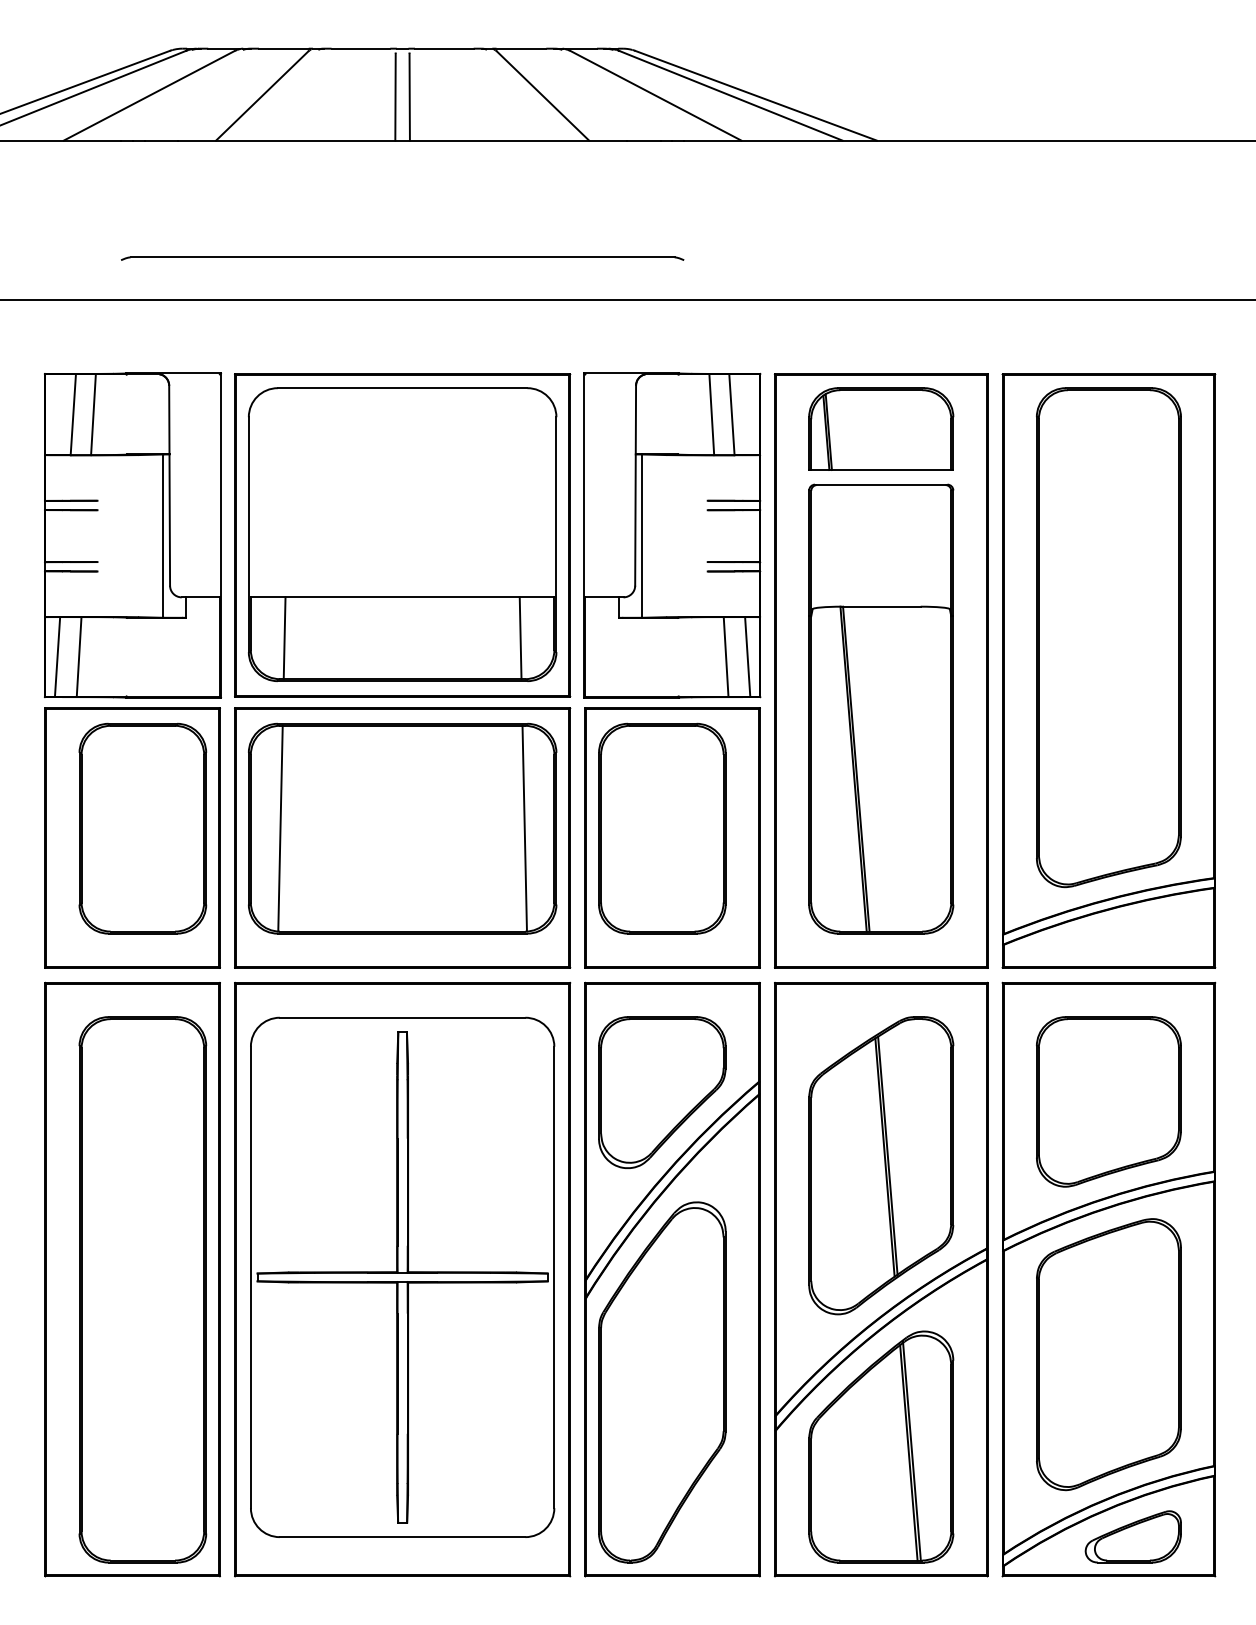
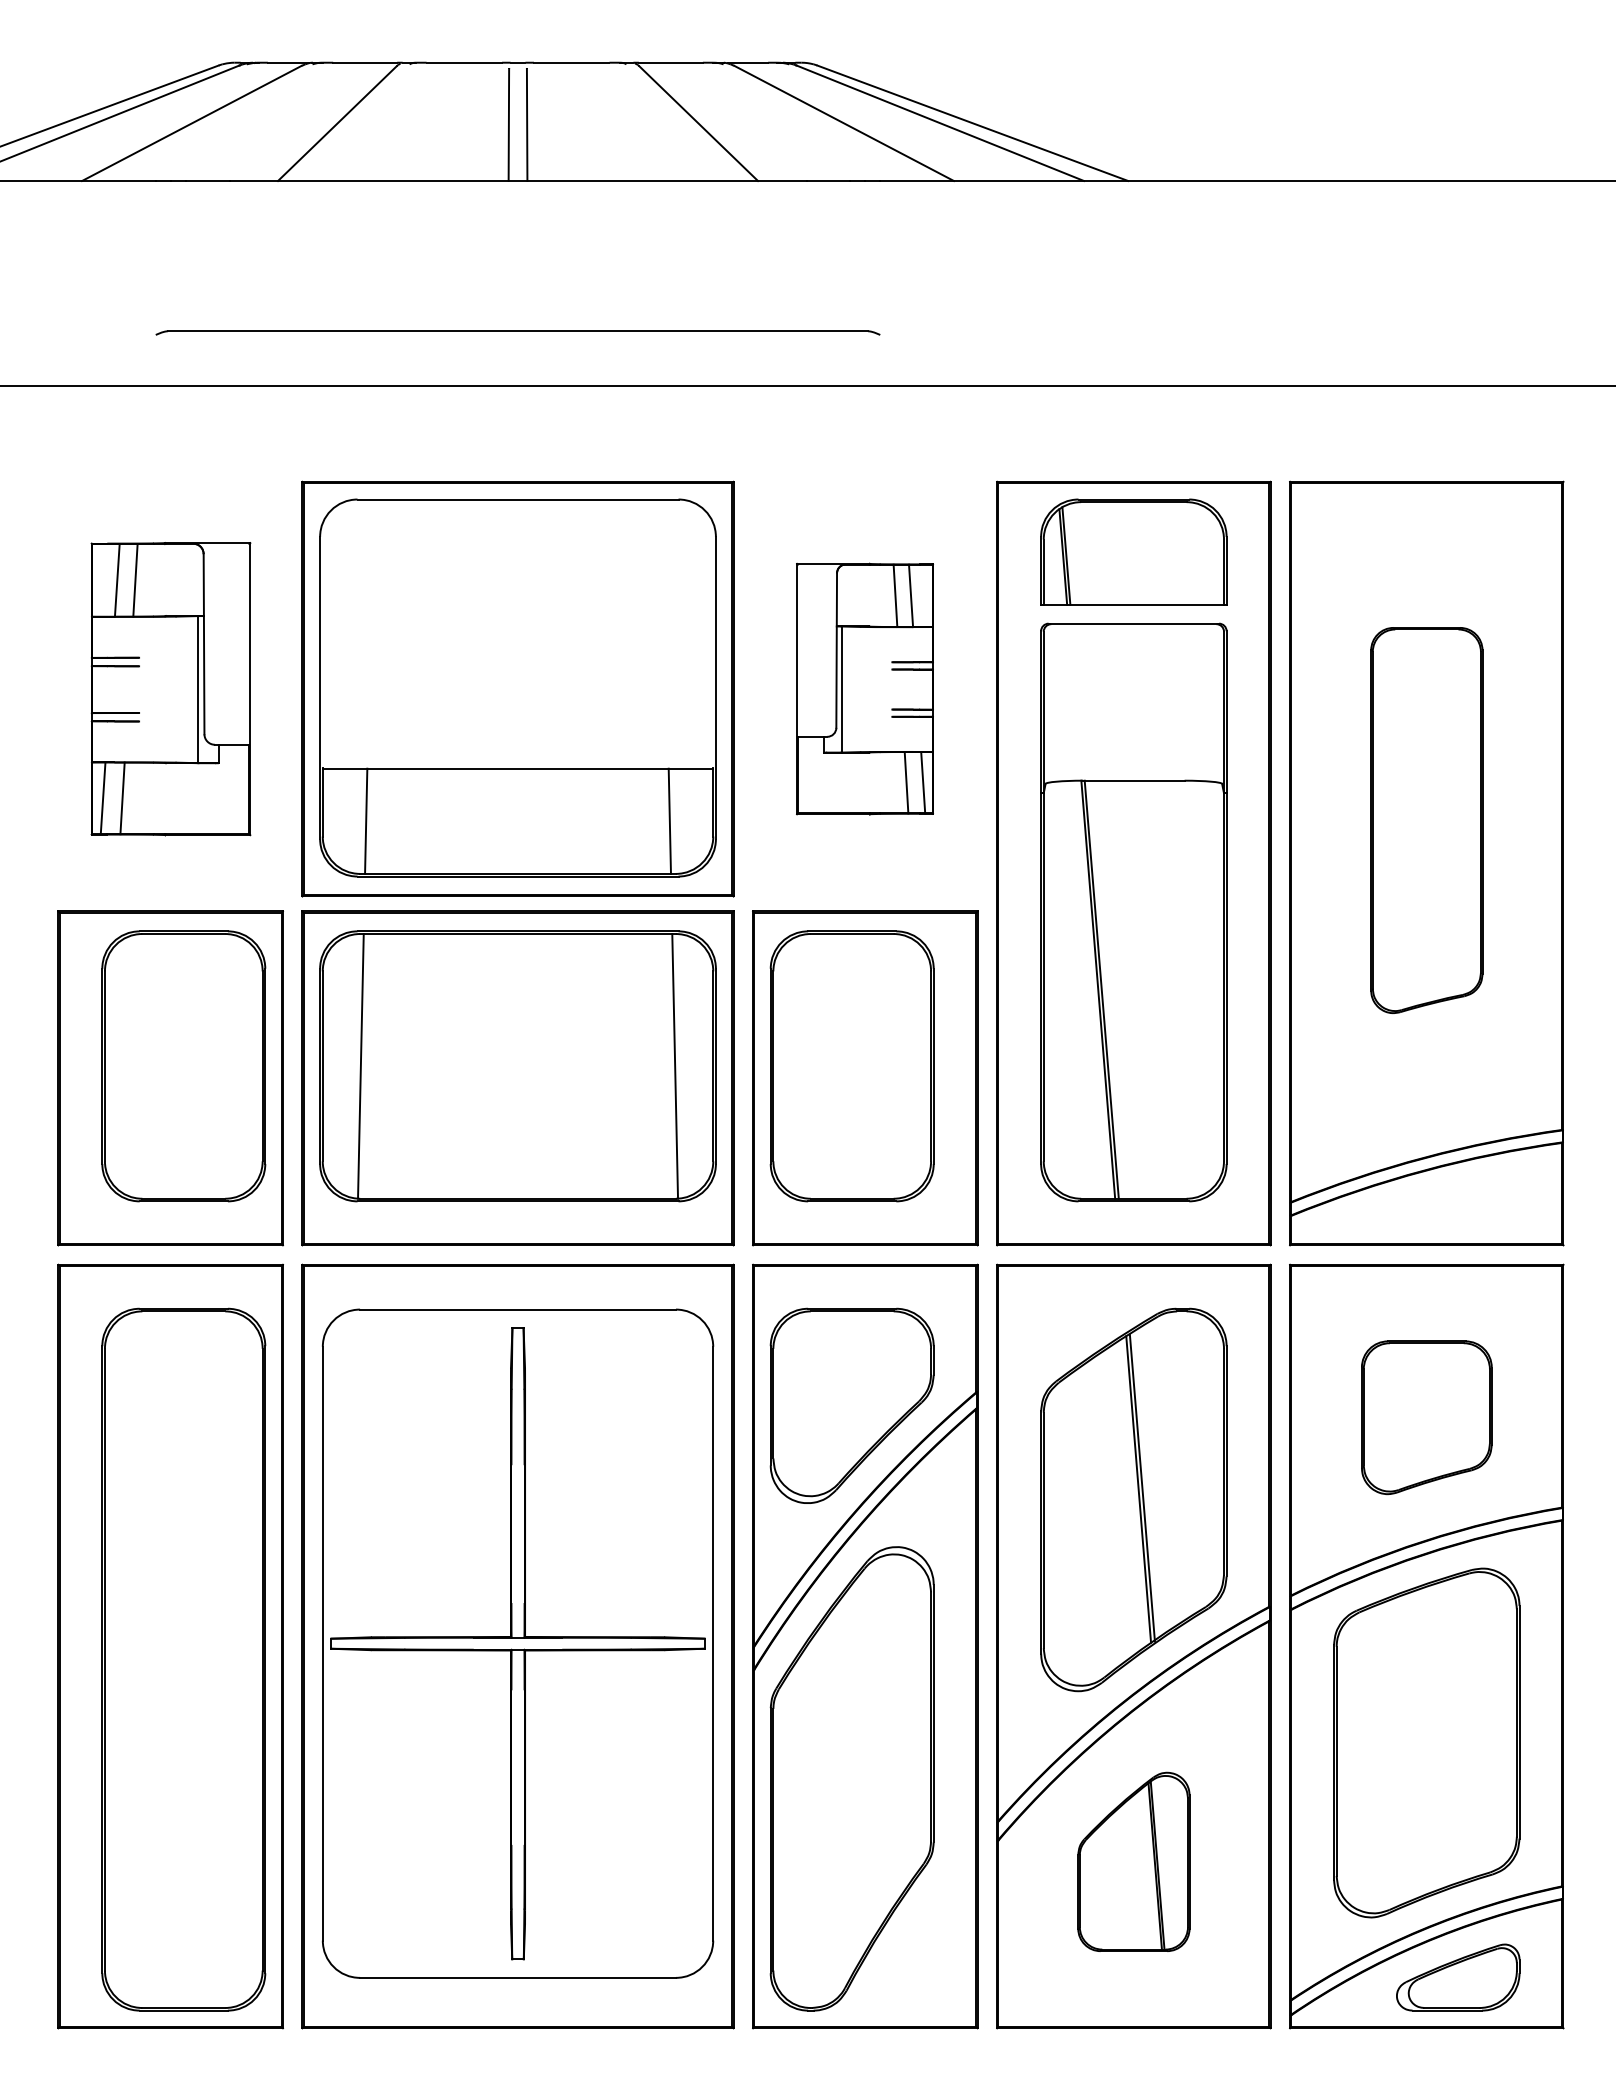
part: (132, 535) -> (170, 688), size x0.7
part: (671, 535) -> (864, 688), size x0.6
part: (1108, 637) -> (1426, 820), size x0.6
part: (1108, 1101) -> (1426, 1417), size x0.7
part: (880, 1446) -> (1133, 1861), size x0.6

